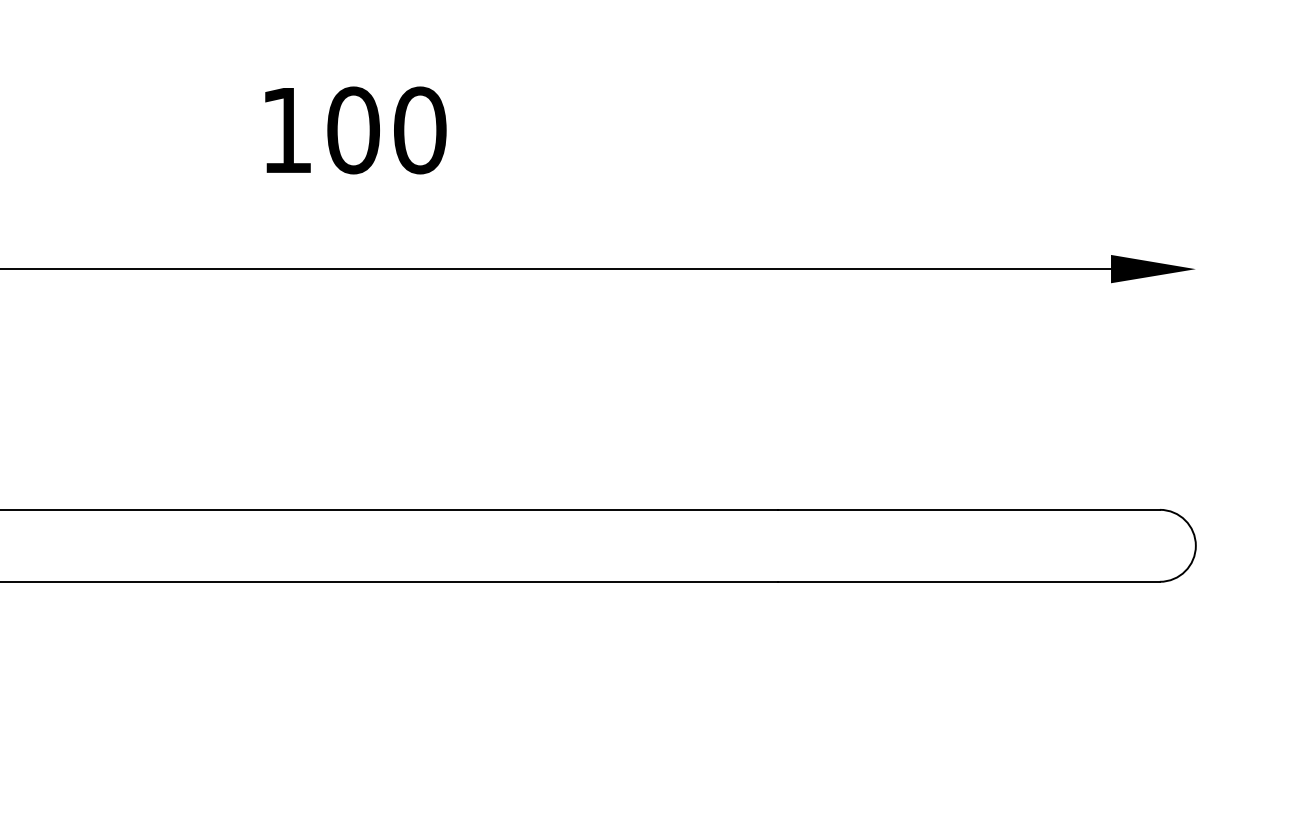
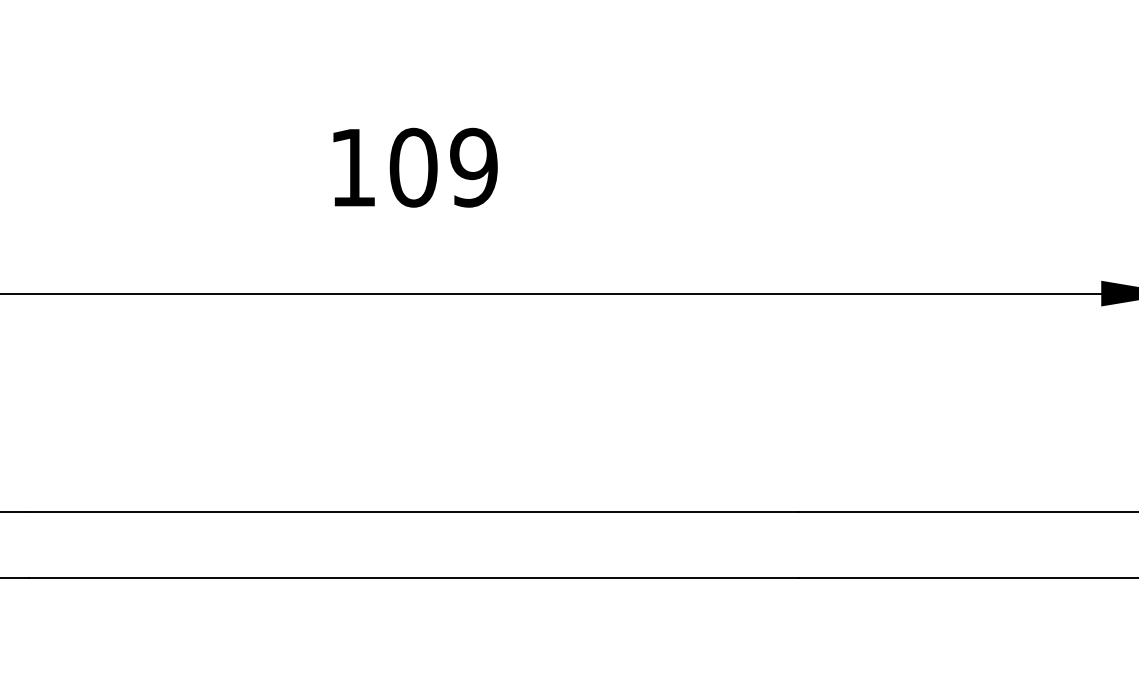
text: (419, 130) -> (473, 167), 100 -> 109

